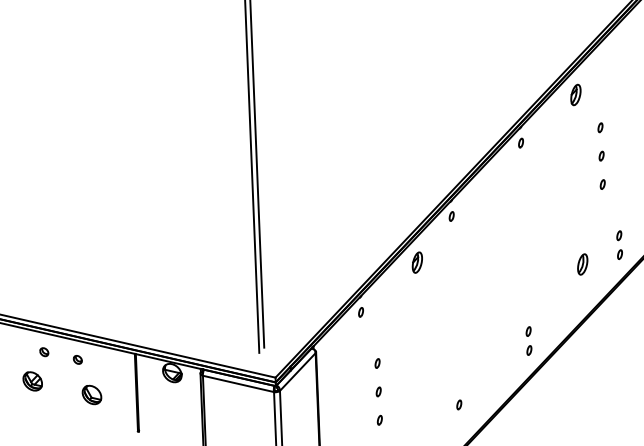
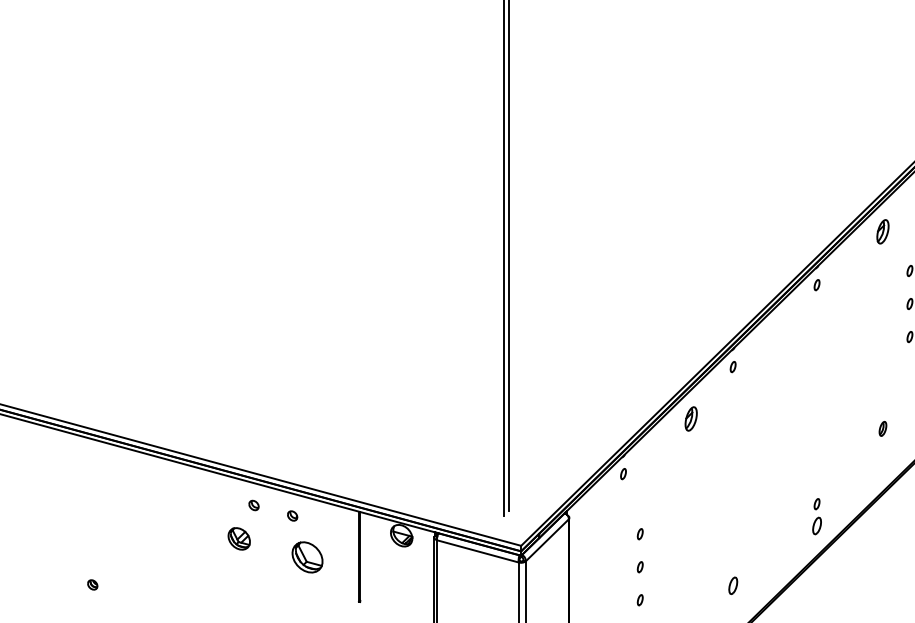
part: (582, 264) -> (882, 428), size x0.6
part: (528, 350) -> (816, 526), size x1.6
part: (91, 395) -> (306, 557), size x1.4
part: (458, 405) -> (732, 586), size x1.6

